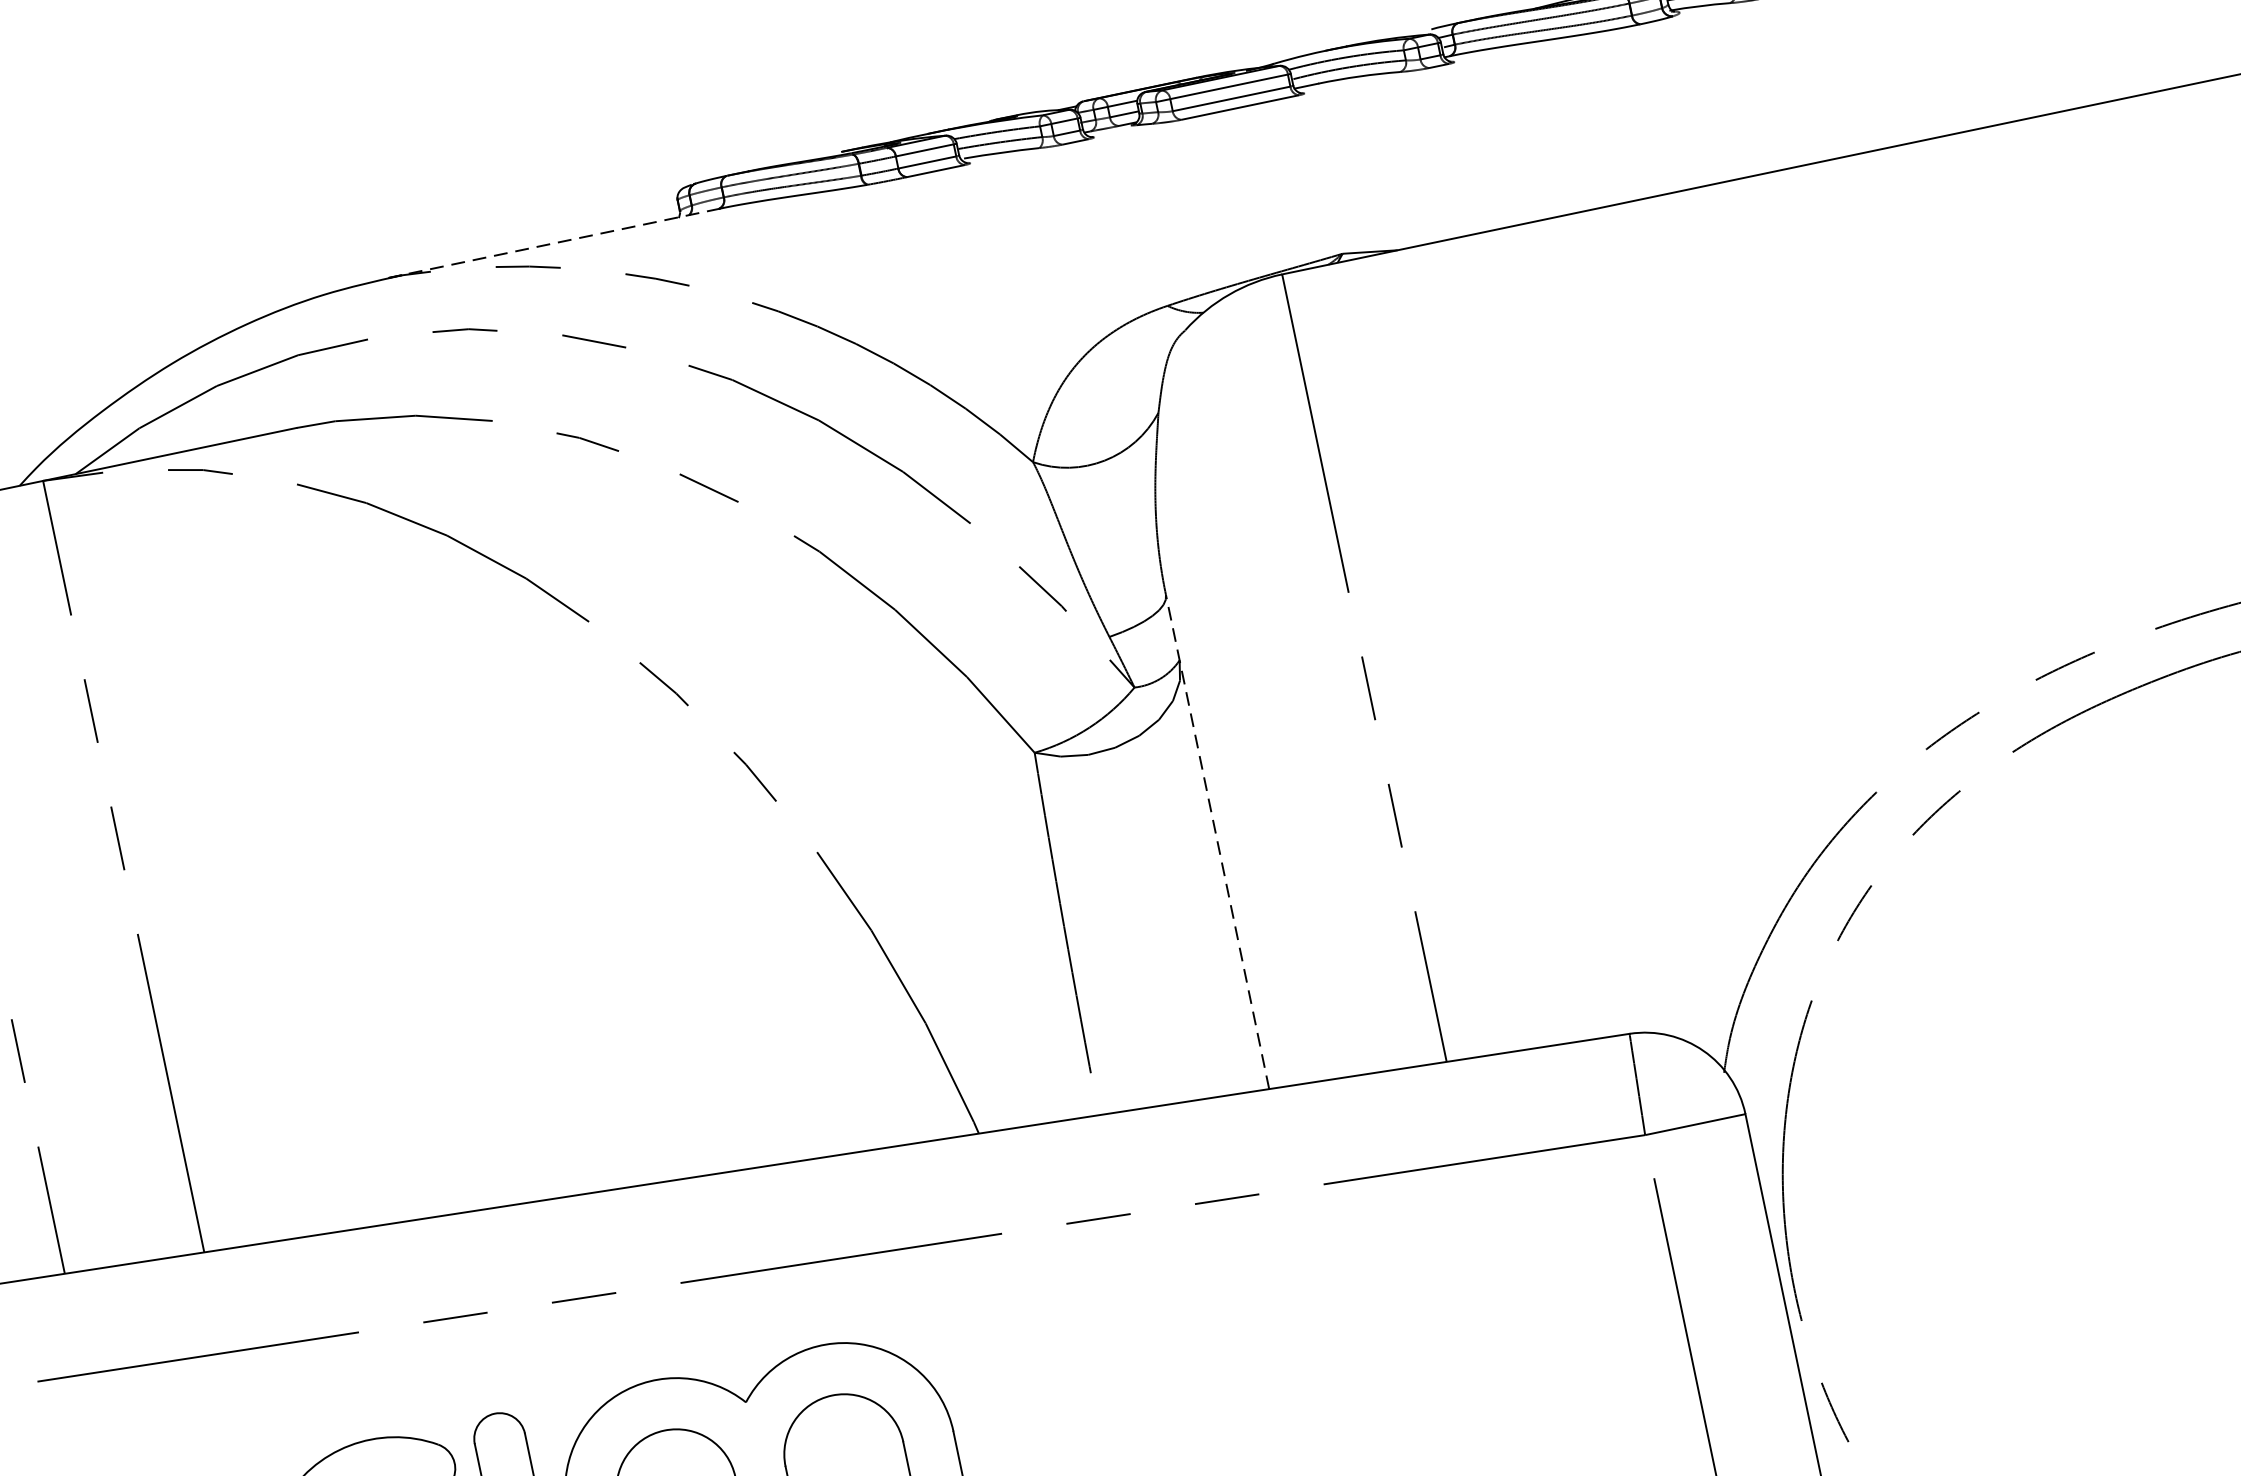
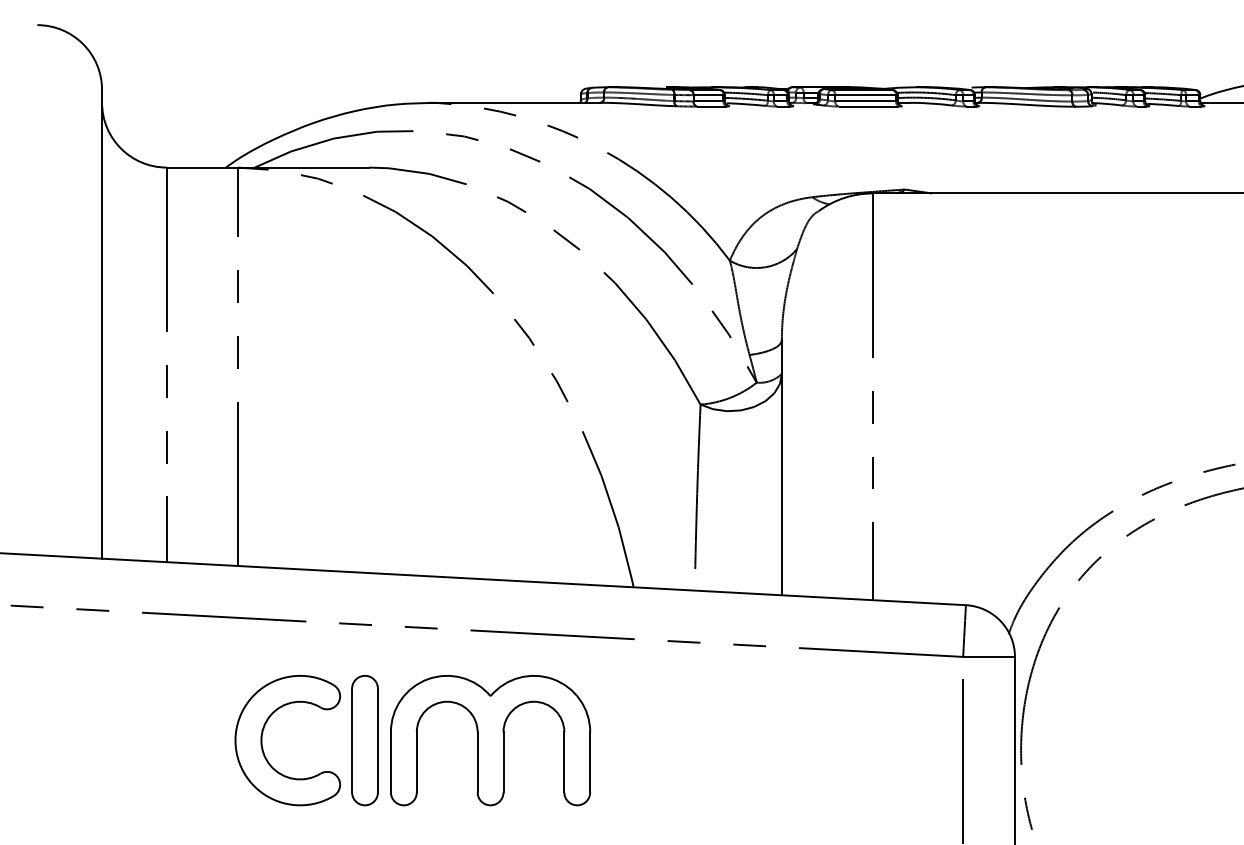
line: (554, 242) -> (515, 102), dashed -> solid
line: (1216, 841) -> (781, 467), dashed -> solid

